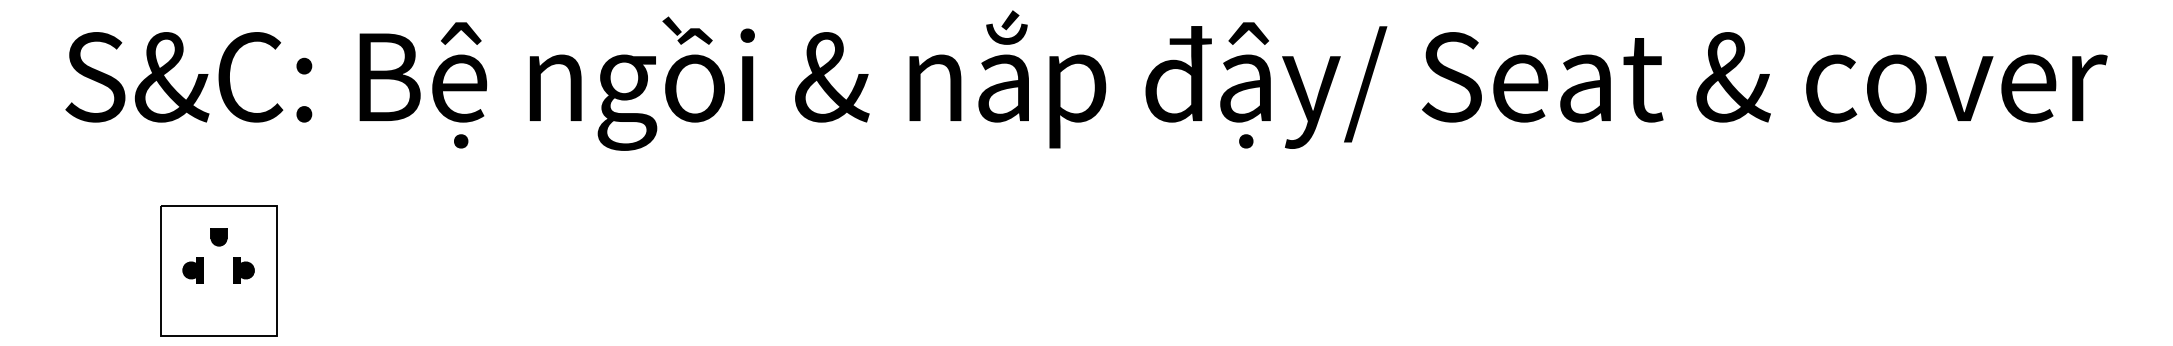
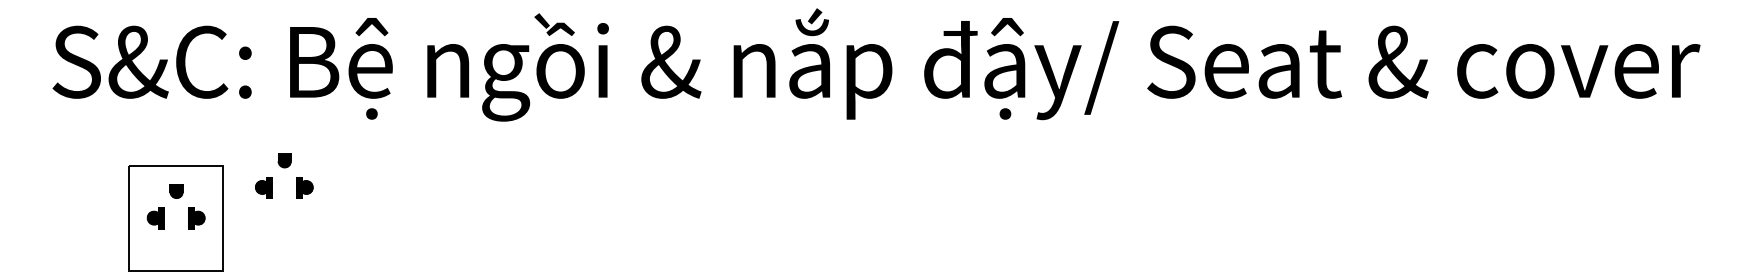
part: (352, 208) -> (284, 168), added

